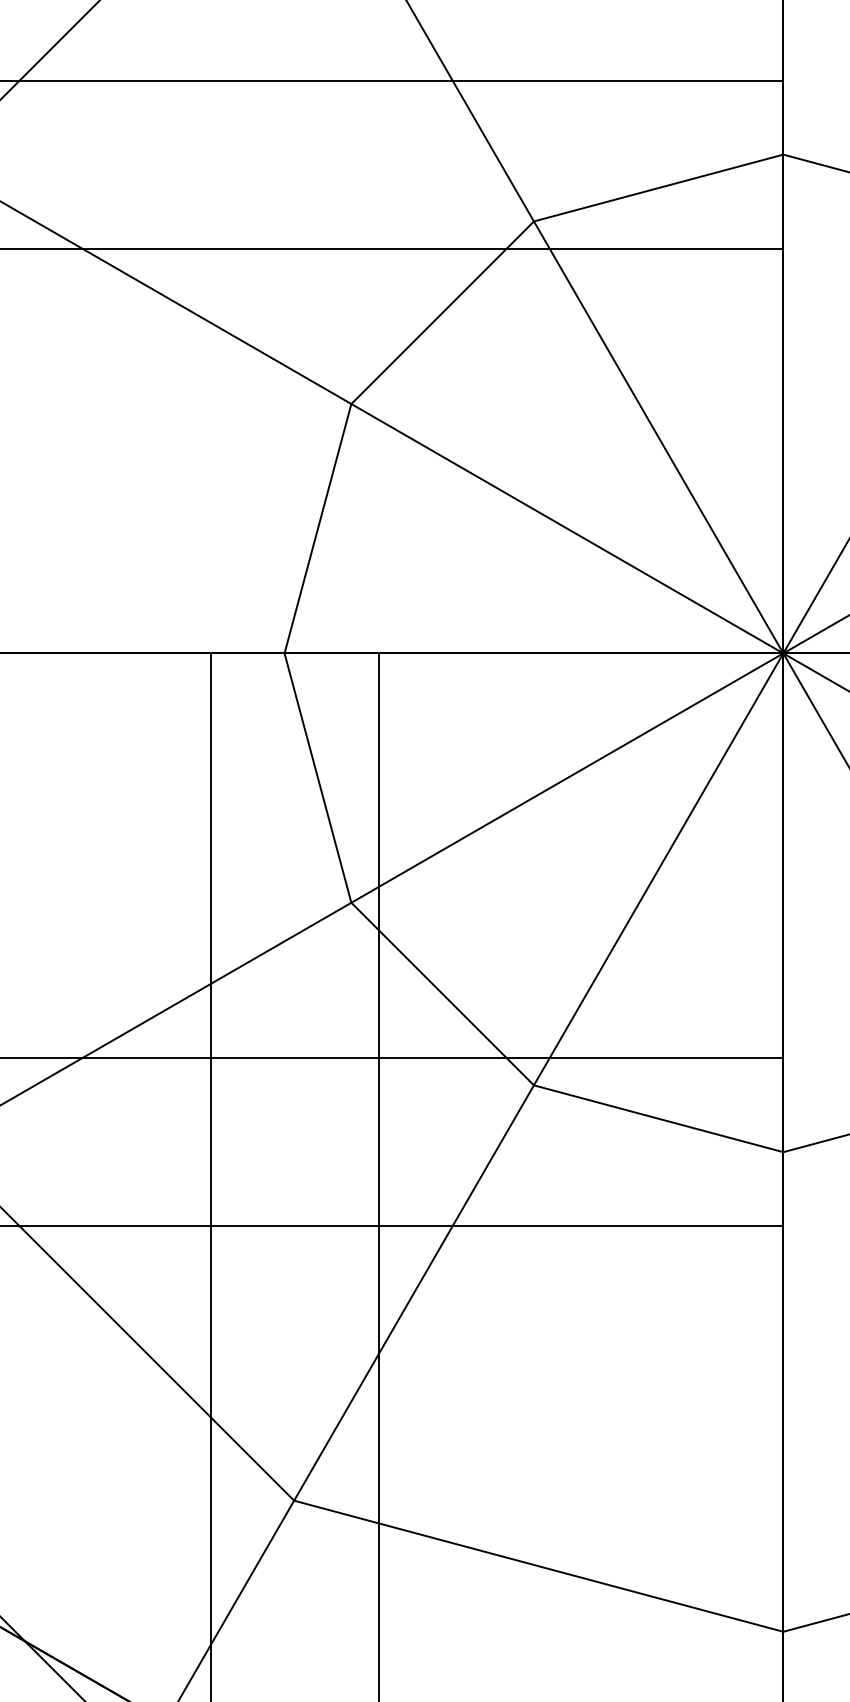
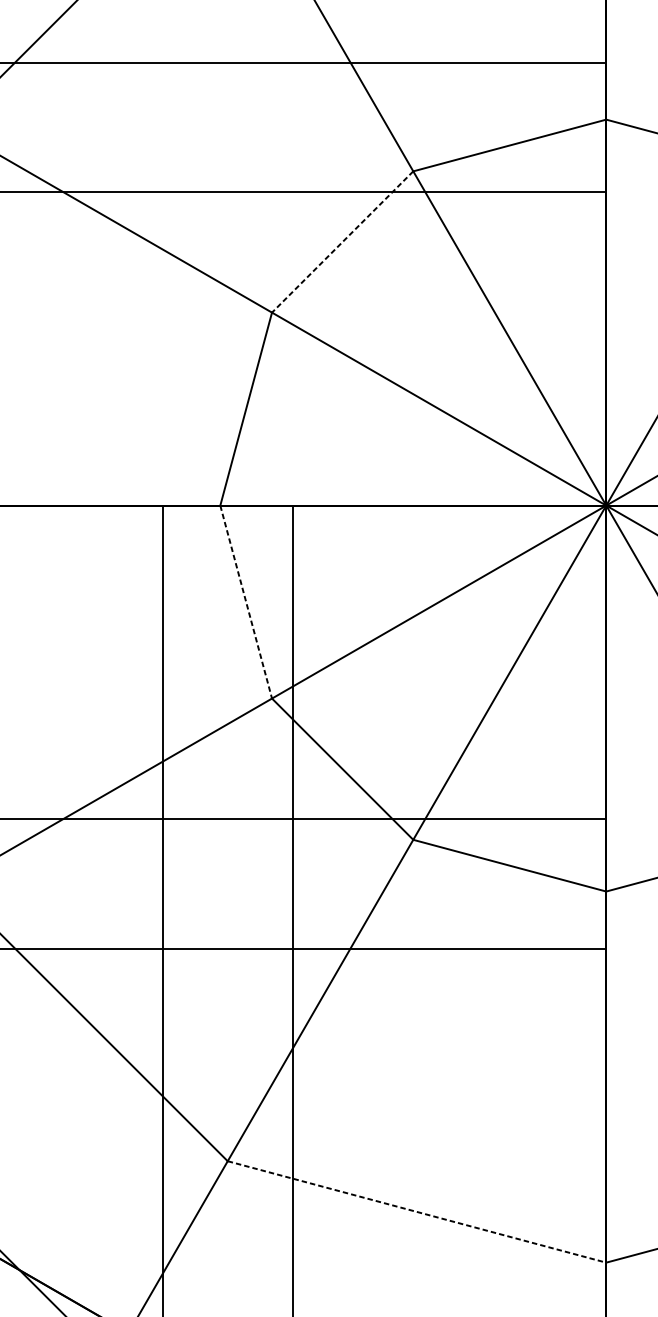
line: (442, 313) -> (342, 242), solid -> dashed
line: (318, 778) -> (246, 602), solid -> dashed
line: (539, 1566) -> (417, 1212), solid -> dashed

